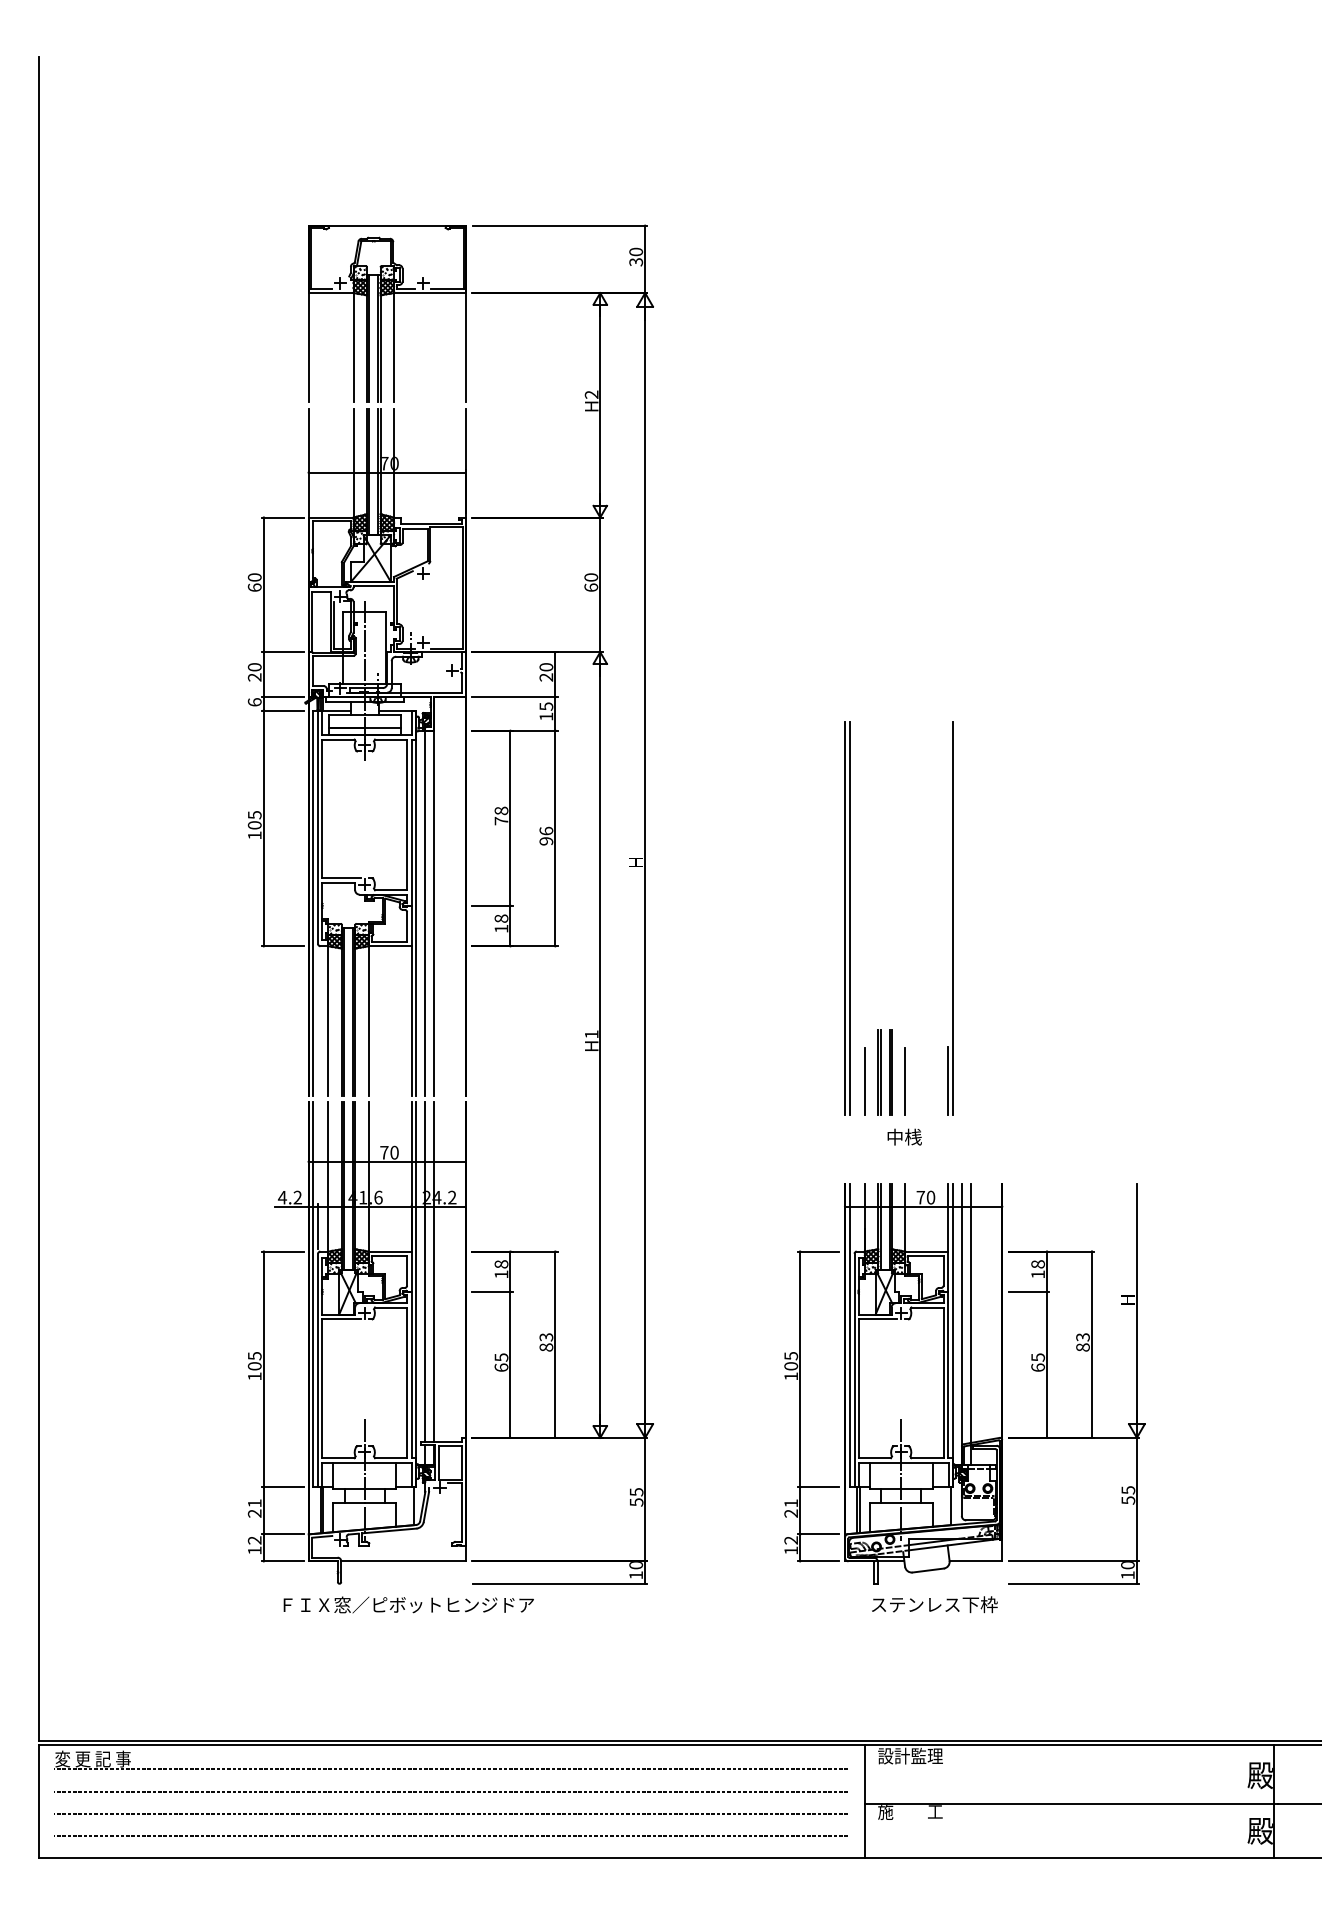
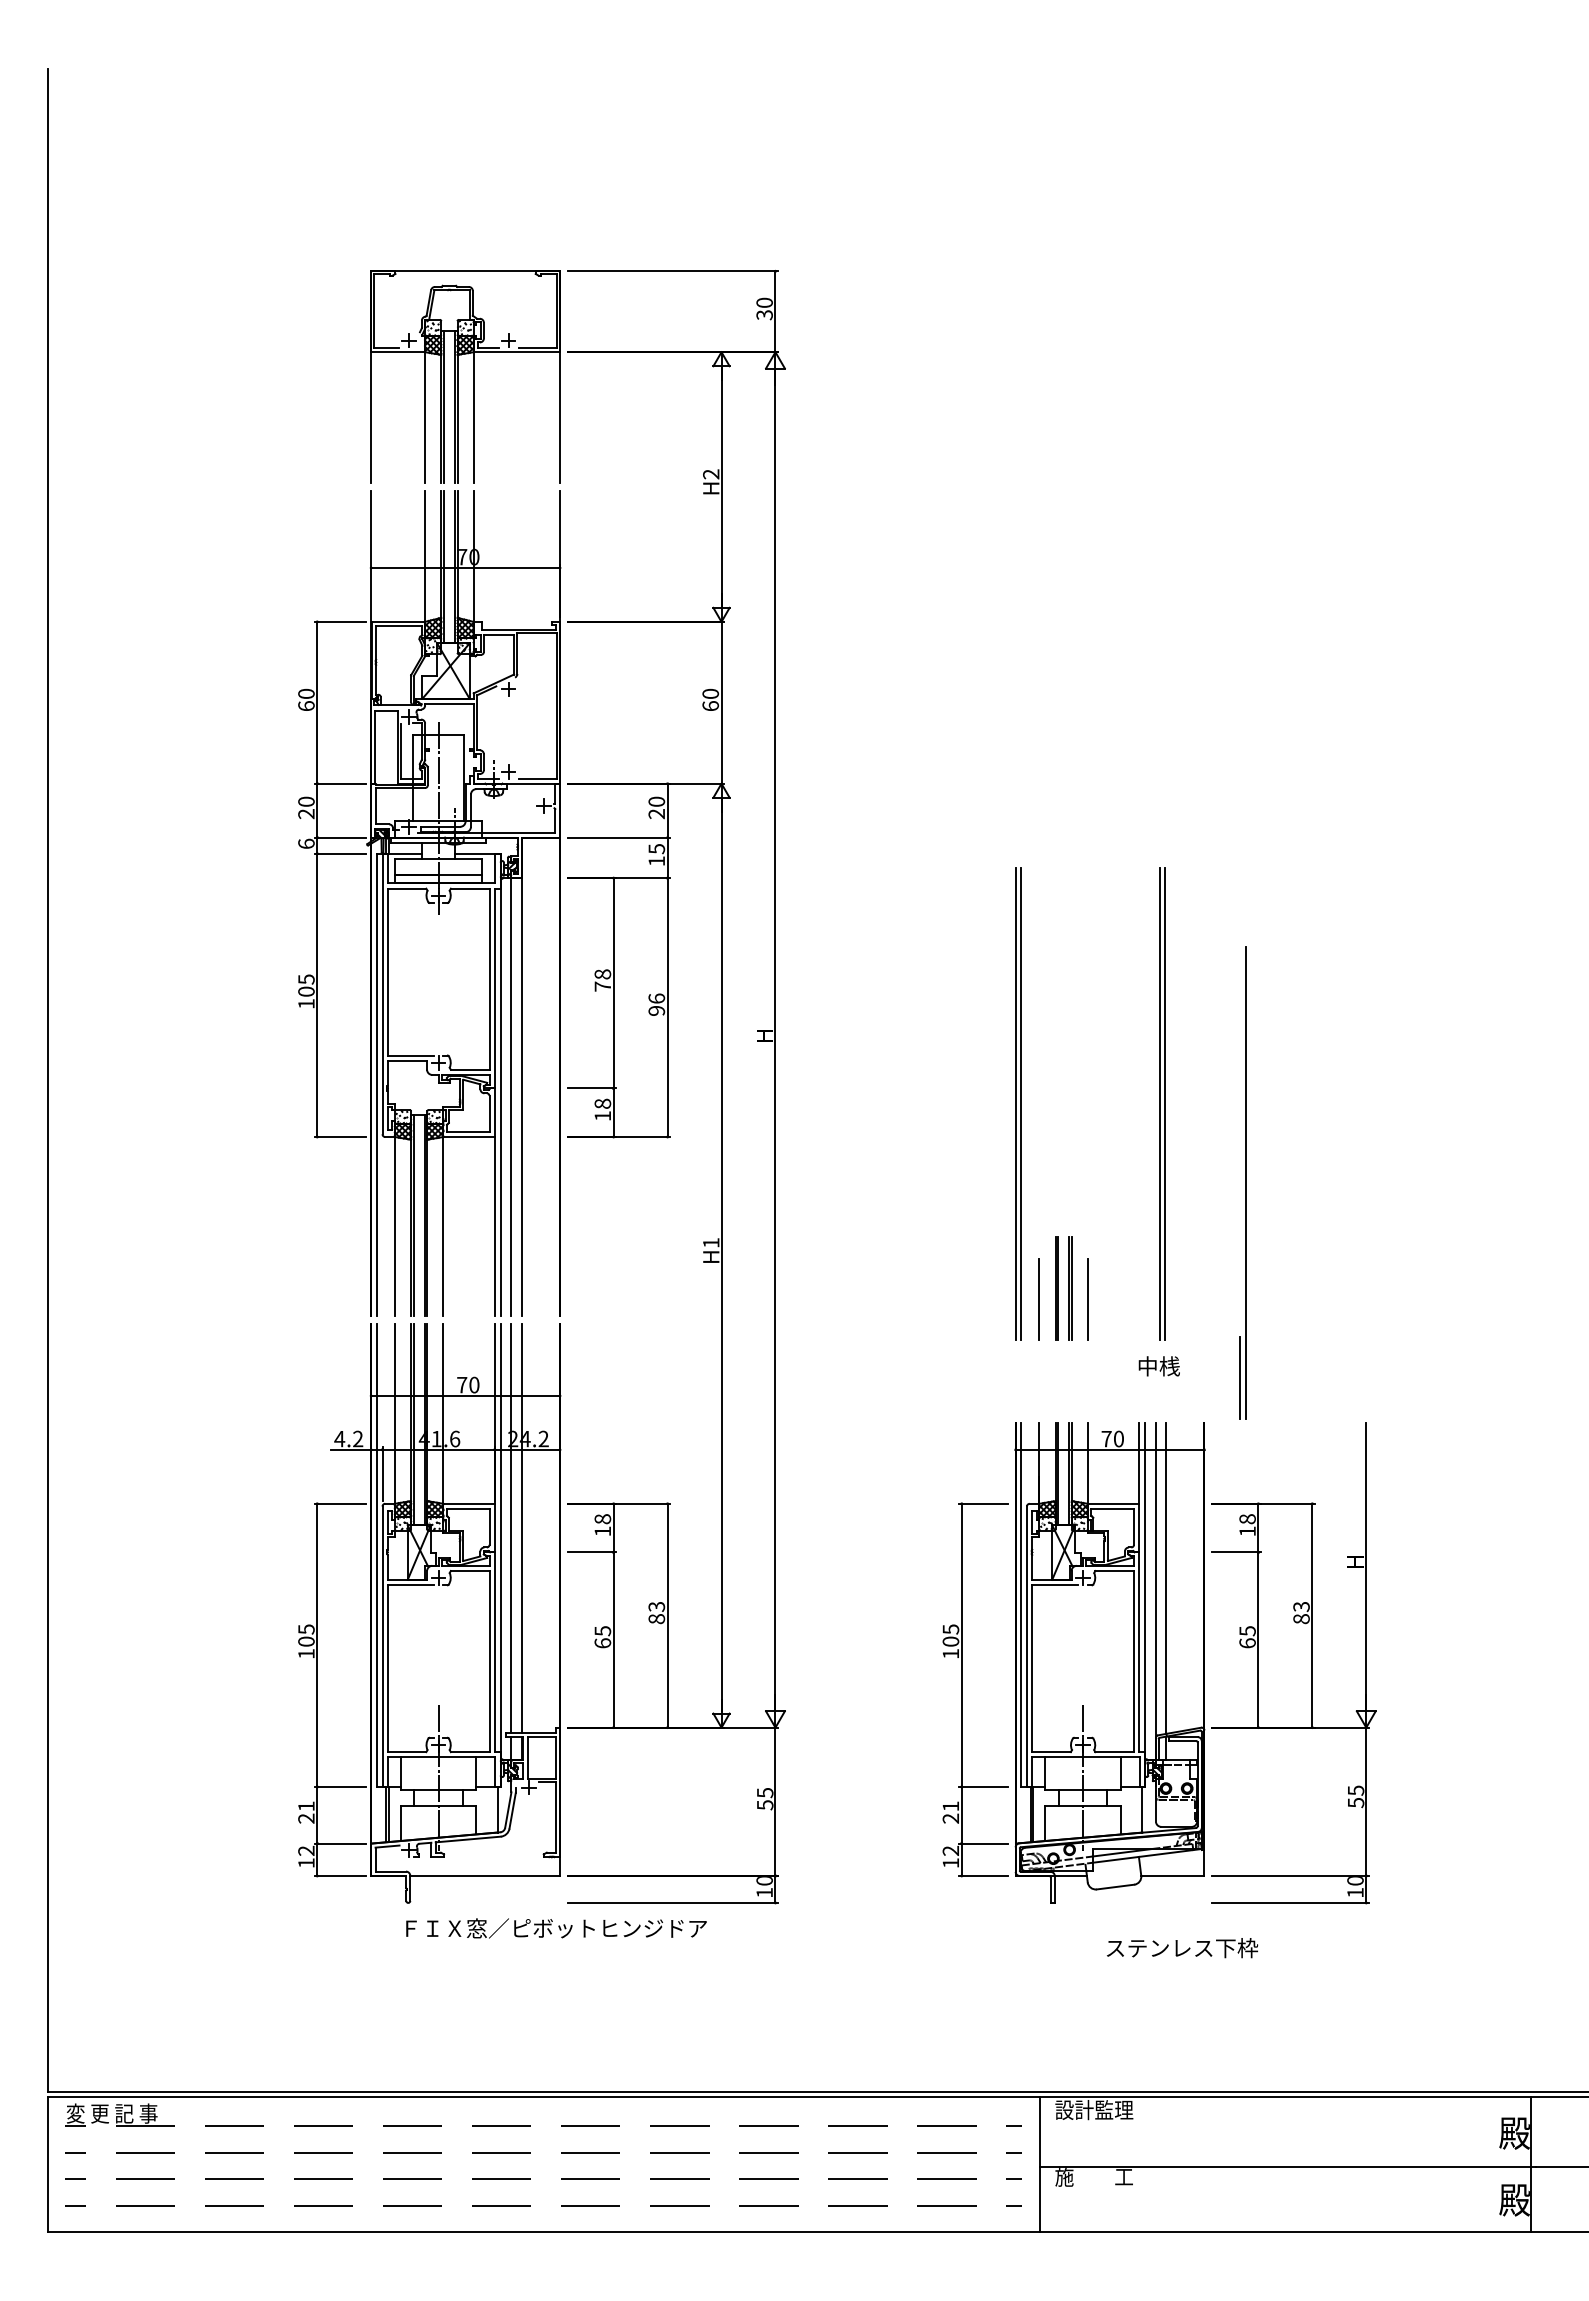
part: (949, 918) -> (1242, 1182), moved
part: (967, 918) -> (1162, 1103), added
text: (904, 1137) -> (1158, 1366), moved
text: (408, 1605) -> (556, 1928), moved
text: (934, 1605) -> (1182, 1948), moved

